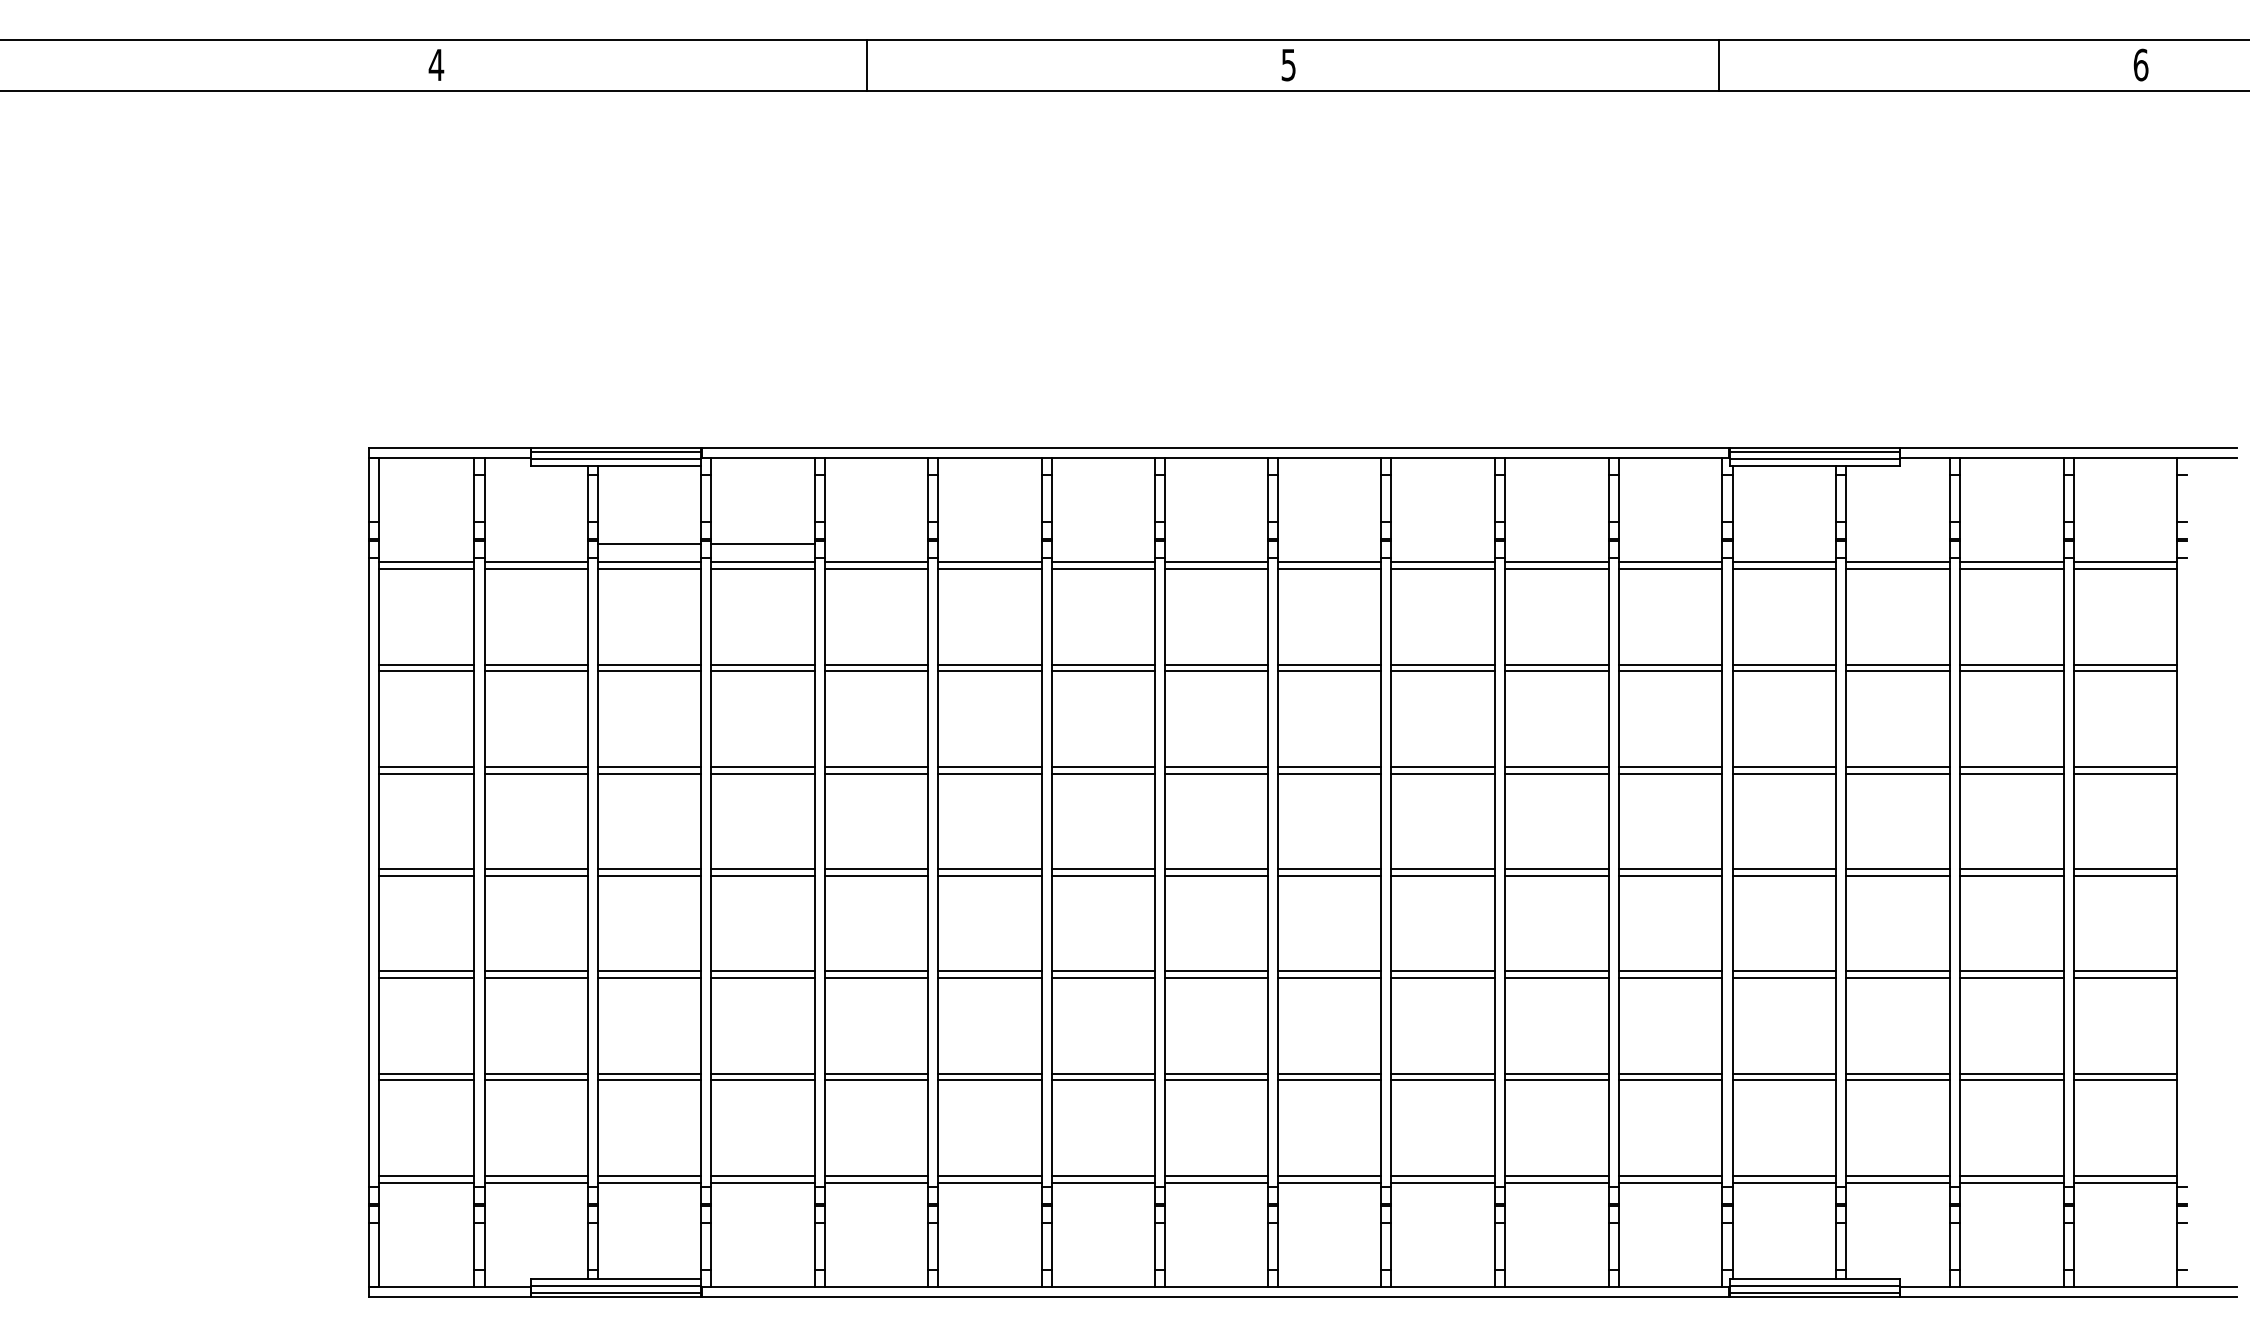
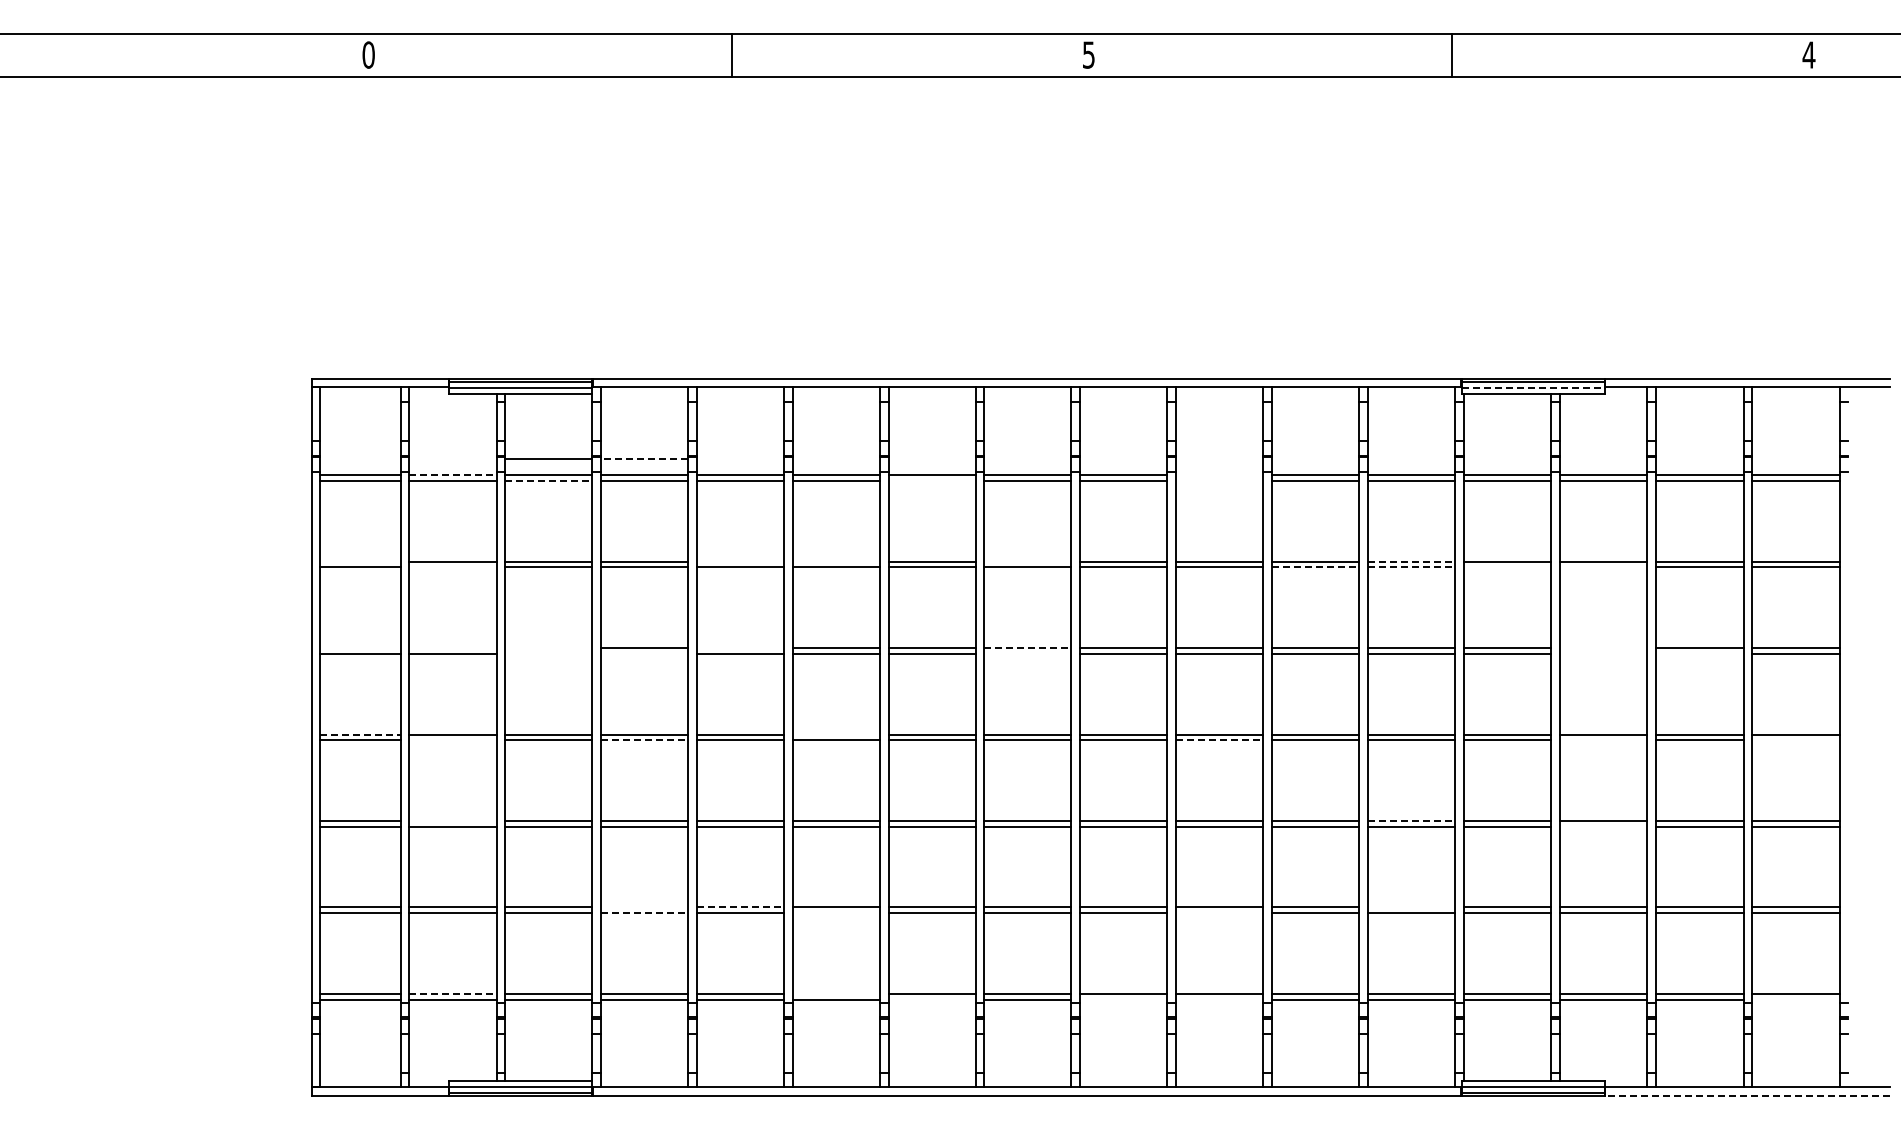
text: (436, 64) -> (368, 54), 4 -> 0
text: (2140, 64) -> (1808, 54), 6 -> 4
line: (1814, 458) -> (1533, 387), solid -> dashed
line: (762, 543) -> (644, 459), solid -> dashed
line: (535, 562) -> (452, 475), solid -> dashed
line: (1443, 562) -> (1219, 475), removed
line: (649, 569) -> (548, 481), solid -> dashed
line: (1102, 569) -> (931, 481), removed
line: (1443, 569) -> (1219, 481), removed
line: (426, 664) -> (360, 561), removed
line: (876, 664) -> (740, 561), removed
line: (988, 664) -> (835, 561), removed
line: (1216, 664) -> (1027, 561), removed
line: (1670, 664) -> (1411, 561), solid -> dashed
line: (535, 671) -> (452, 567), removed
line: (1556, 671) -> (1315, 567), solid -> dashed
line: (1670, 671) -> (1411, 567), solid -> dashed
line: (1784, 671) -> (1507, 567), removed
line: (1897, 671) -> (1603, 567), removed
line: (426, 767) -> (360, 648), removed
line: (535, 767) -> (452, 648), removed
line: (649, 767) -> (548, 648), removed
line: (876, 767) -> (740, 648), removed
line: (1217, 767) -> (1028, 648), solid -> dashed
line: (1897, 767) -> (1603, 648), removed
line: (649, 773) -> (548, 653), removed
line: (762, 773) -> (644, 653), removed
line: (1216, 773) -> (1027, 653), removed
line: (1897, 773) -> (1603, 653), removed
line: (2011, 773) -> (1699, 653), removed
line: (427, 869) -> (361, 734), solid -> dashed
line: (988, 869) -> (835, 734), removed
line: (535, 876) -> (452, 740), removed
line: (762, 876) -> (644, 740), solid -> dashed
line: (1443, 876) -> (1219, 740), solid -> dashed
line: (1897, 876) -> (1603, 740), removed
line: (2124, 876) -> (1795, 740), removed
line: (535, 970) -> (452, 820), removed
line: (1670, 970) -> (1411, 820), solid -> dashed
line: (1897, 977) -> (1603, 826), removed
line: (762, 1073) -> (644, 907), removed
line: (876, 1073) -> (740, 907), solid -> dashed
line: (1670, 1073) -> (1411, 907), removed
line: (762, 1080) -> (644, 913), solid -> dashed
line: (988, 1080) -> (835, 913), removed
line: (1443, 1080) -> (1219, 913), removed
line: (535, 1175) -> (452, 993), solid -> dashed
line: (988, 1175) -> (835, 993), removed
line: (1102, 1182) -> (931, 999), removed
line: (1329, 1182) -> (1123, 999), removed
line: (1443, 1182) -> (1219, 999), removed
line: (2124, 1182) -> (1795, 999), removed
line: (2068, 1297) -> (1747, 1096), solid -> dashed

